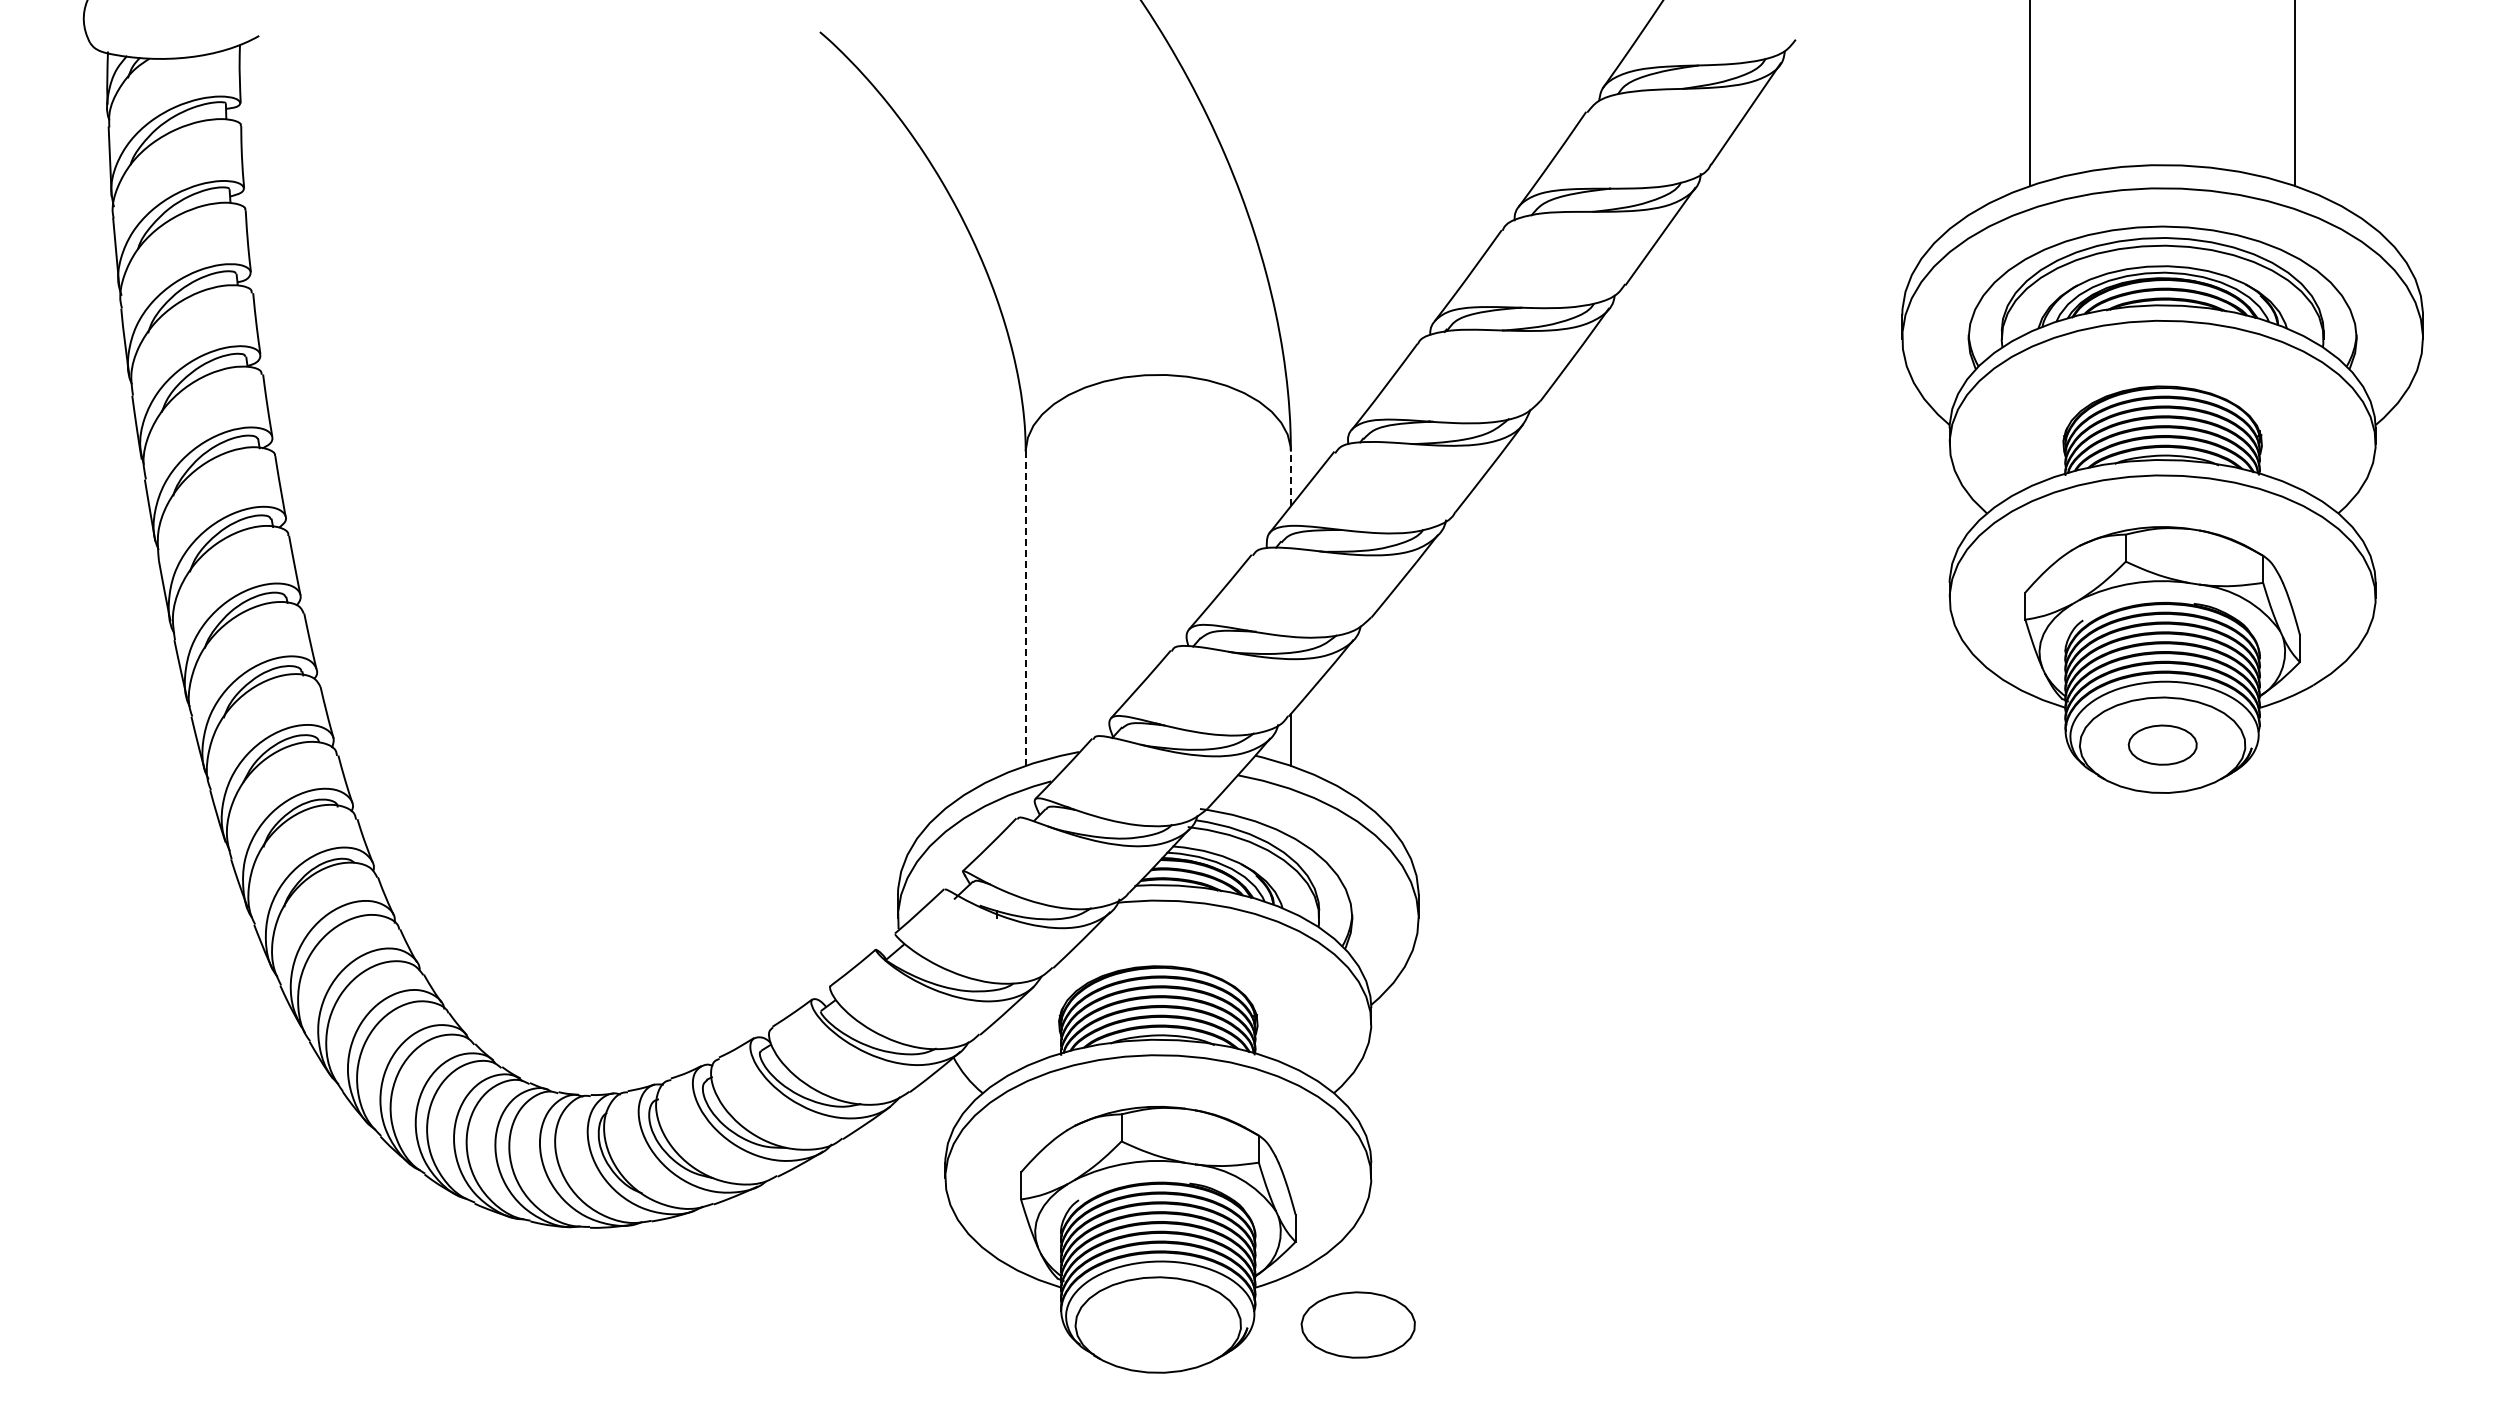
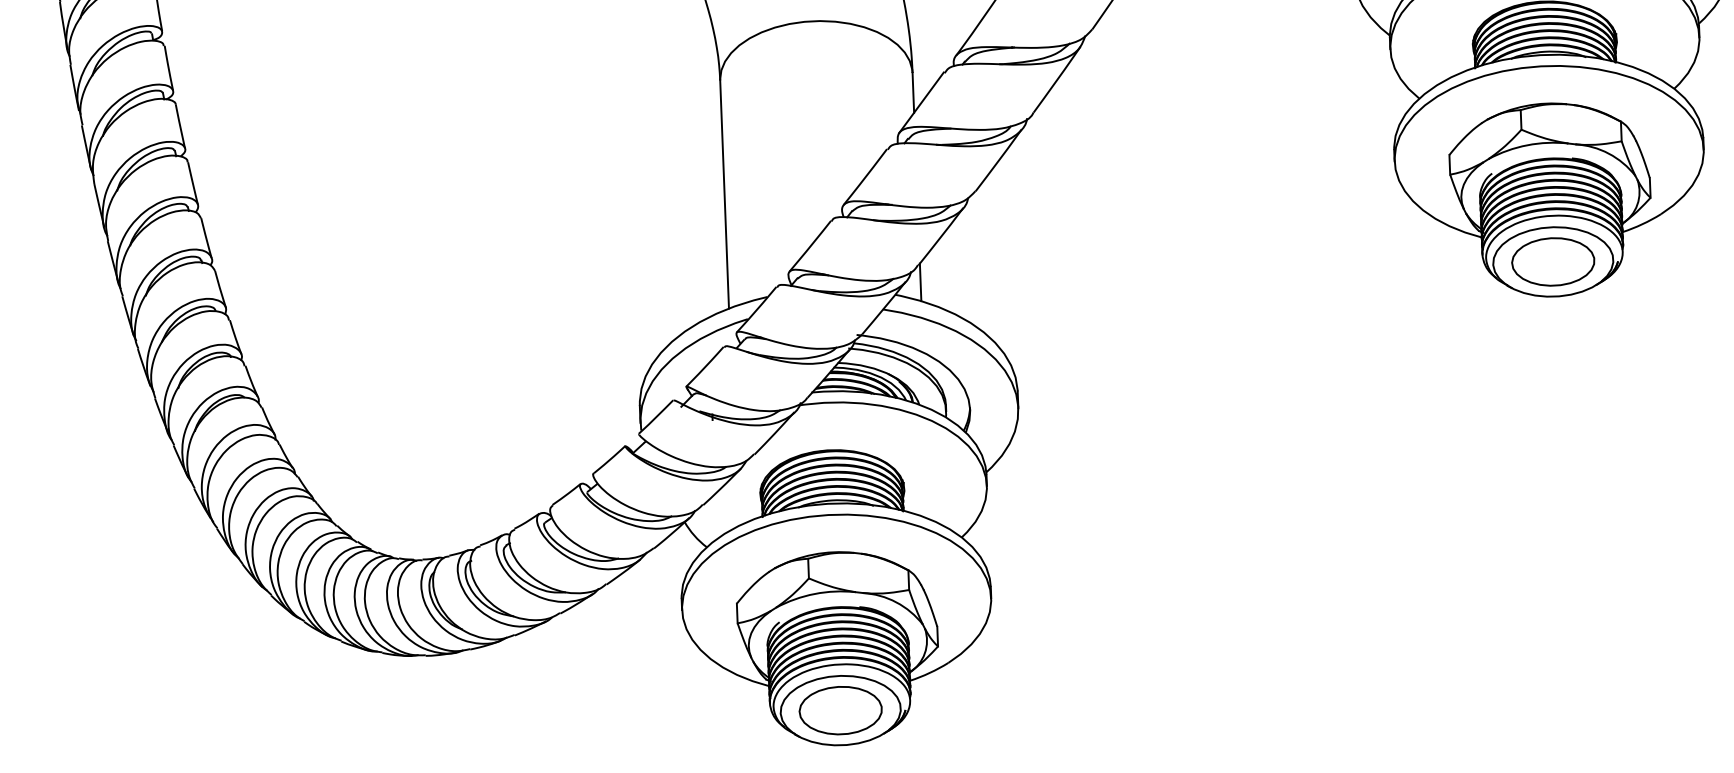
line: (1290, 478) -> (913, 92), dashed -> solid
line: (1025, 609) -> (724, 195), dashed -> solid
part: (2162, 744) -> (1553, 261), size x1.67
part: (1357, 1324) -> (840, 710), moved

